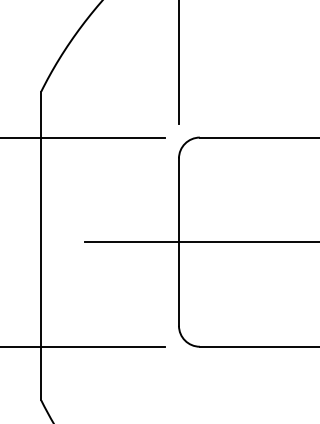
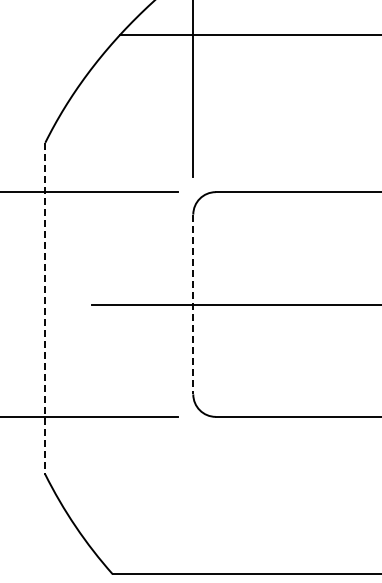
line: (179, 242) -> (193, 304), solid -> dashed
line: (41, 245) -> (45, 308), solid -> dashed

